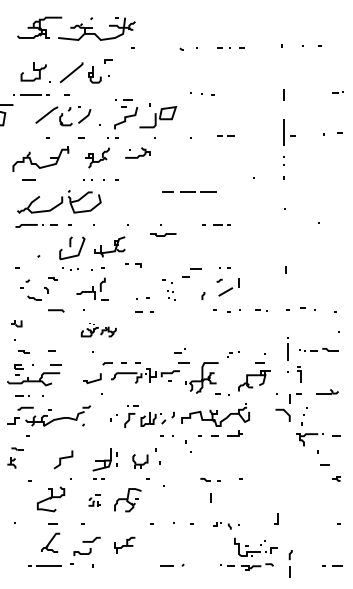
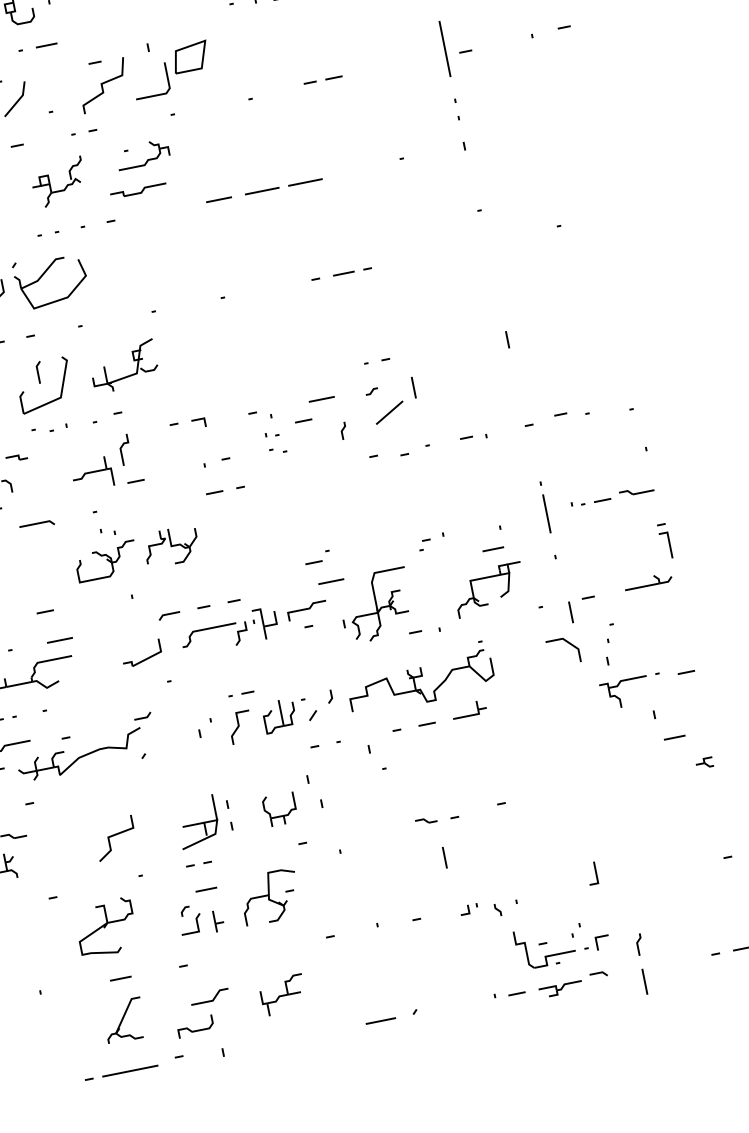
line: (123, 99) -> (37, 46), moved
line: (189, 191) -> (264, 189), moved
part: (163, 234) -> (138, 189), moved
part: (133, 265) -> (188, 425), moved
part: (191, 272) -> (313, 409), moved
part: (98, 329) -> (134, 546), size x1.67
part: (299, 374) -> (666, 539), moved
part: (94, 500) -> (199, 911), size x1.67

